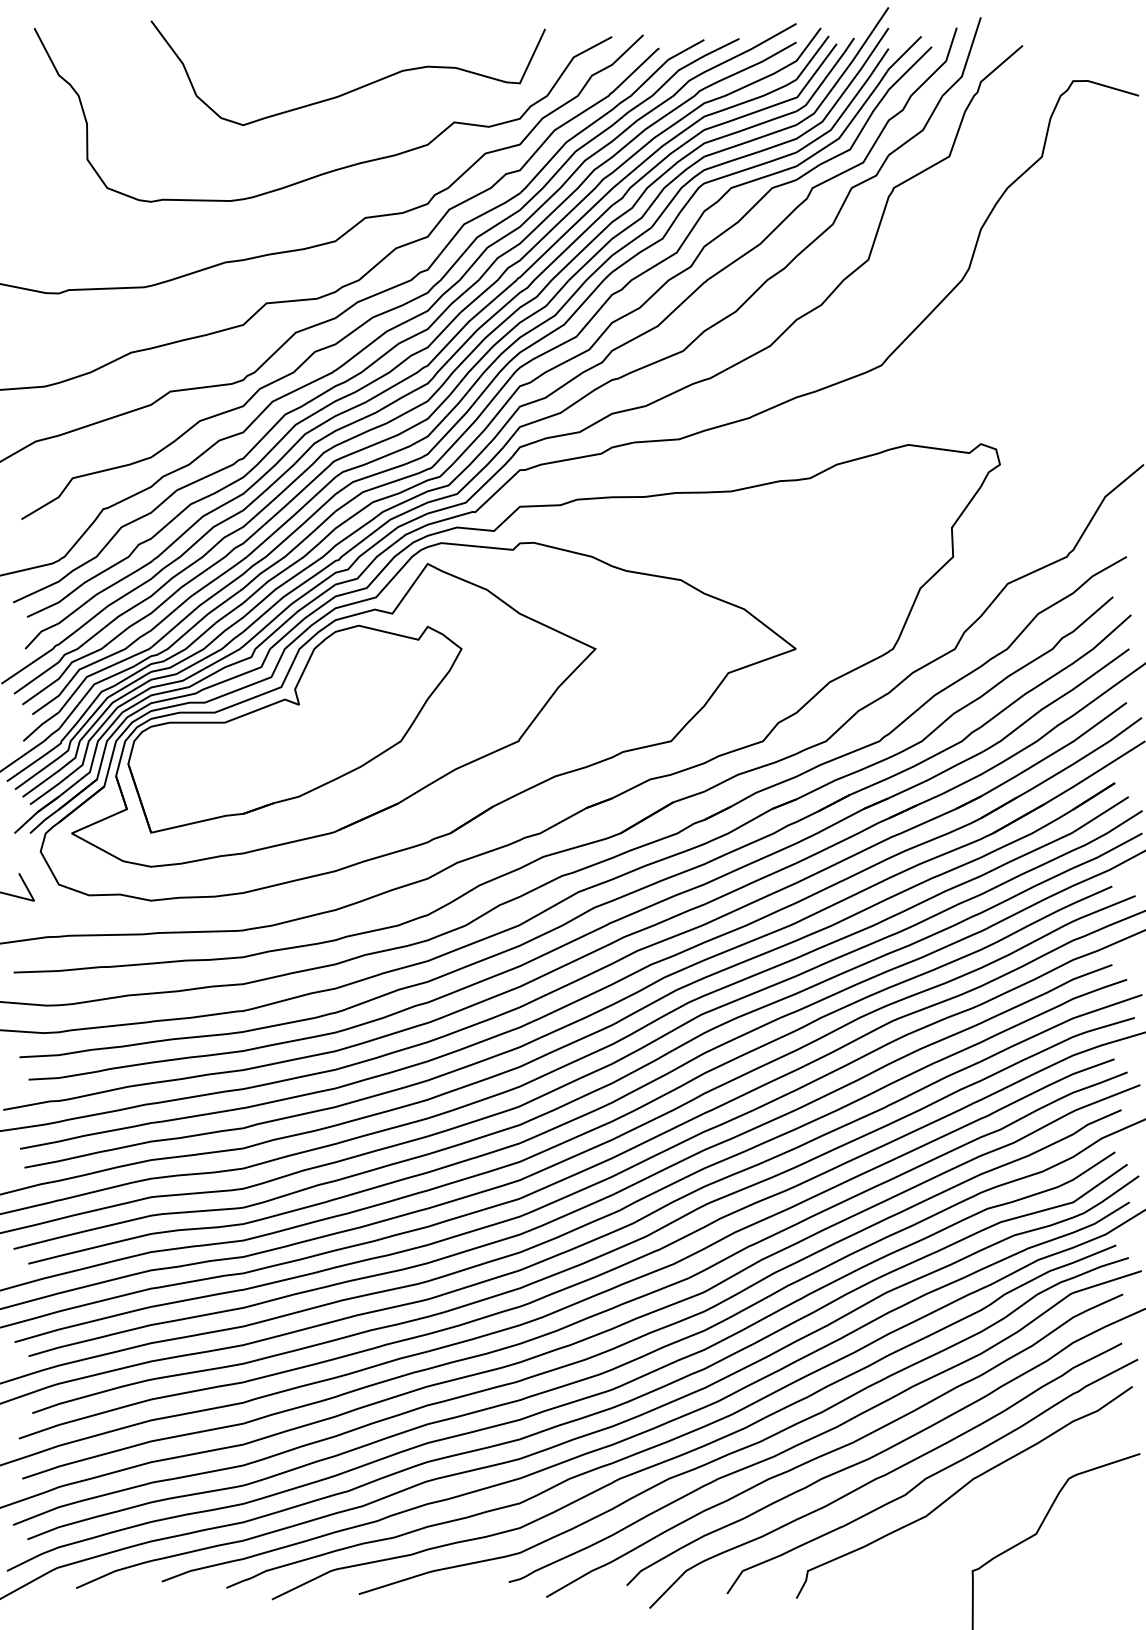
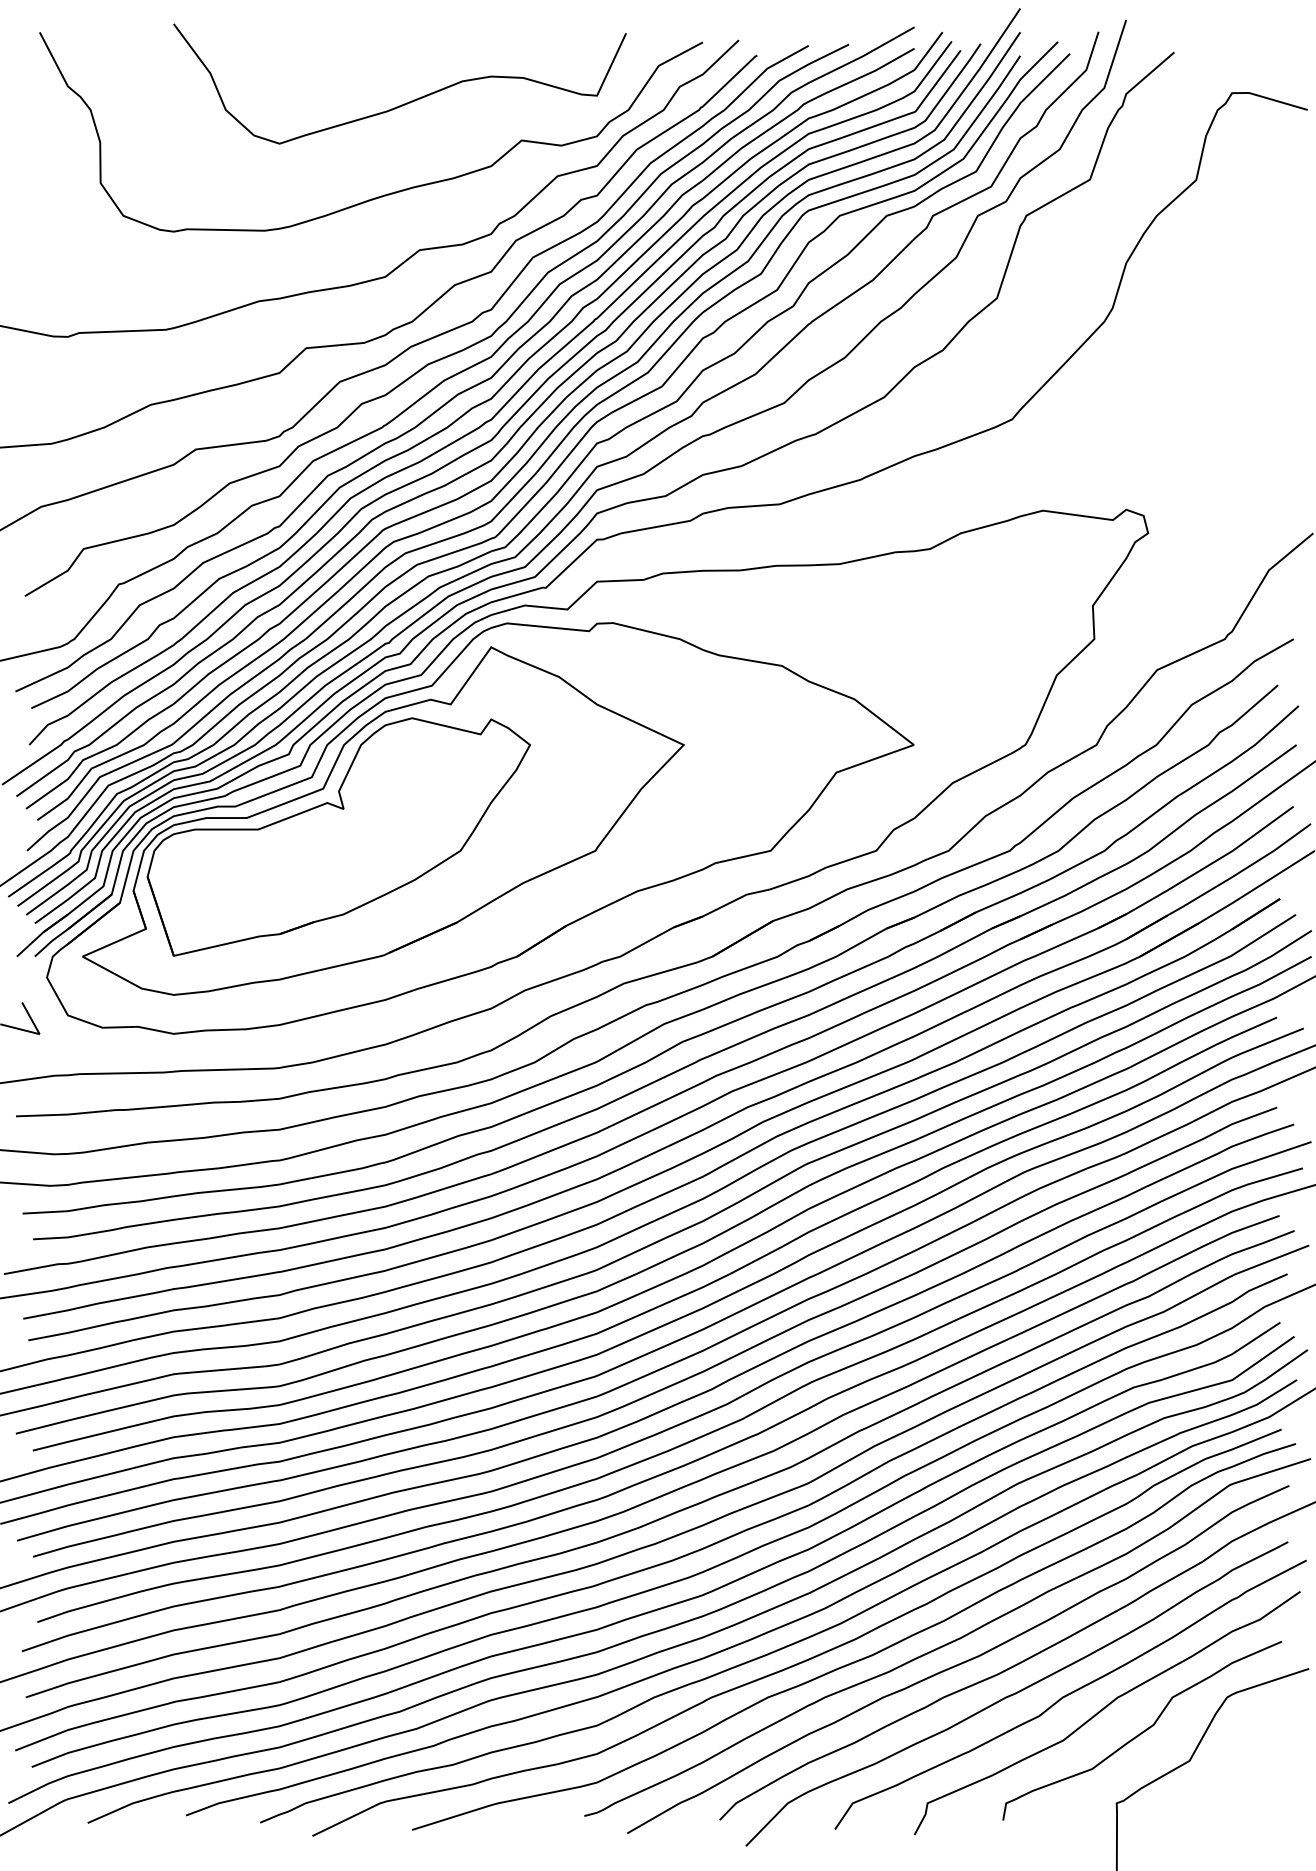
curve: (995, 1507) -> (1143, 1730), added

